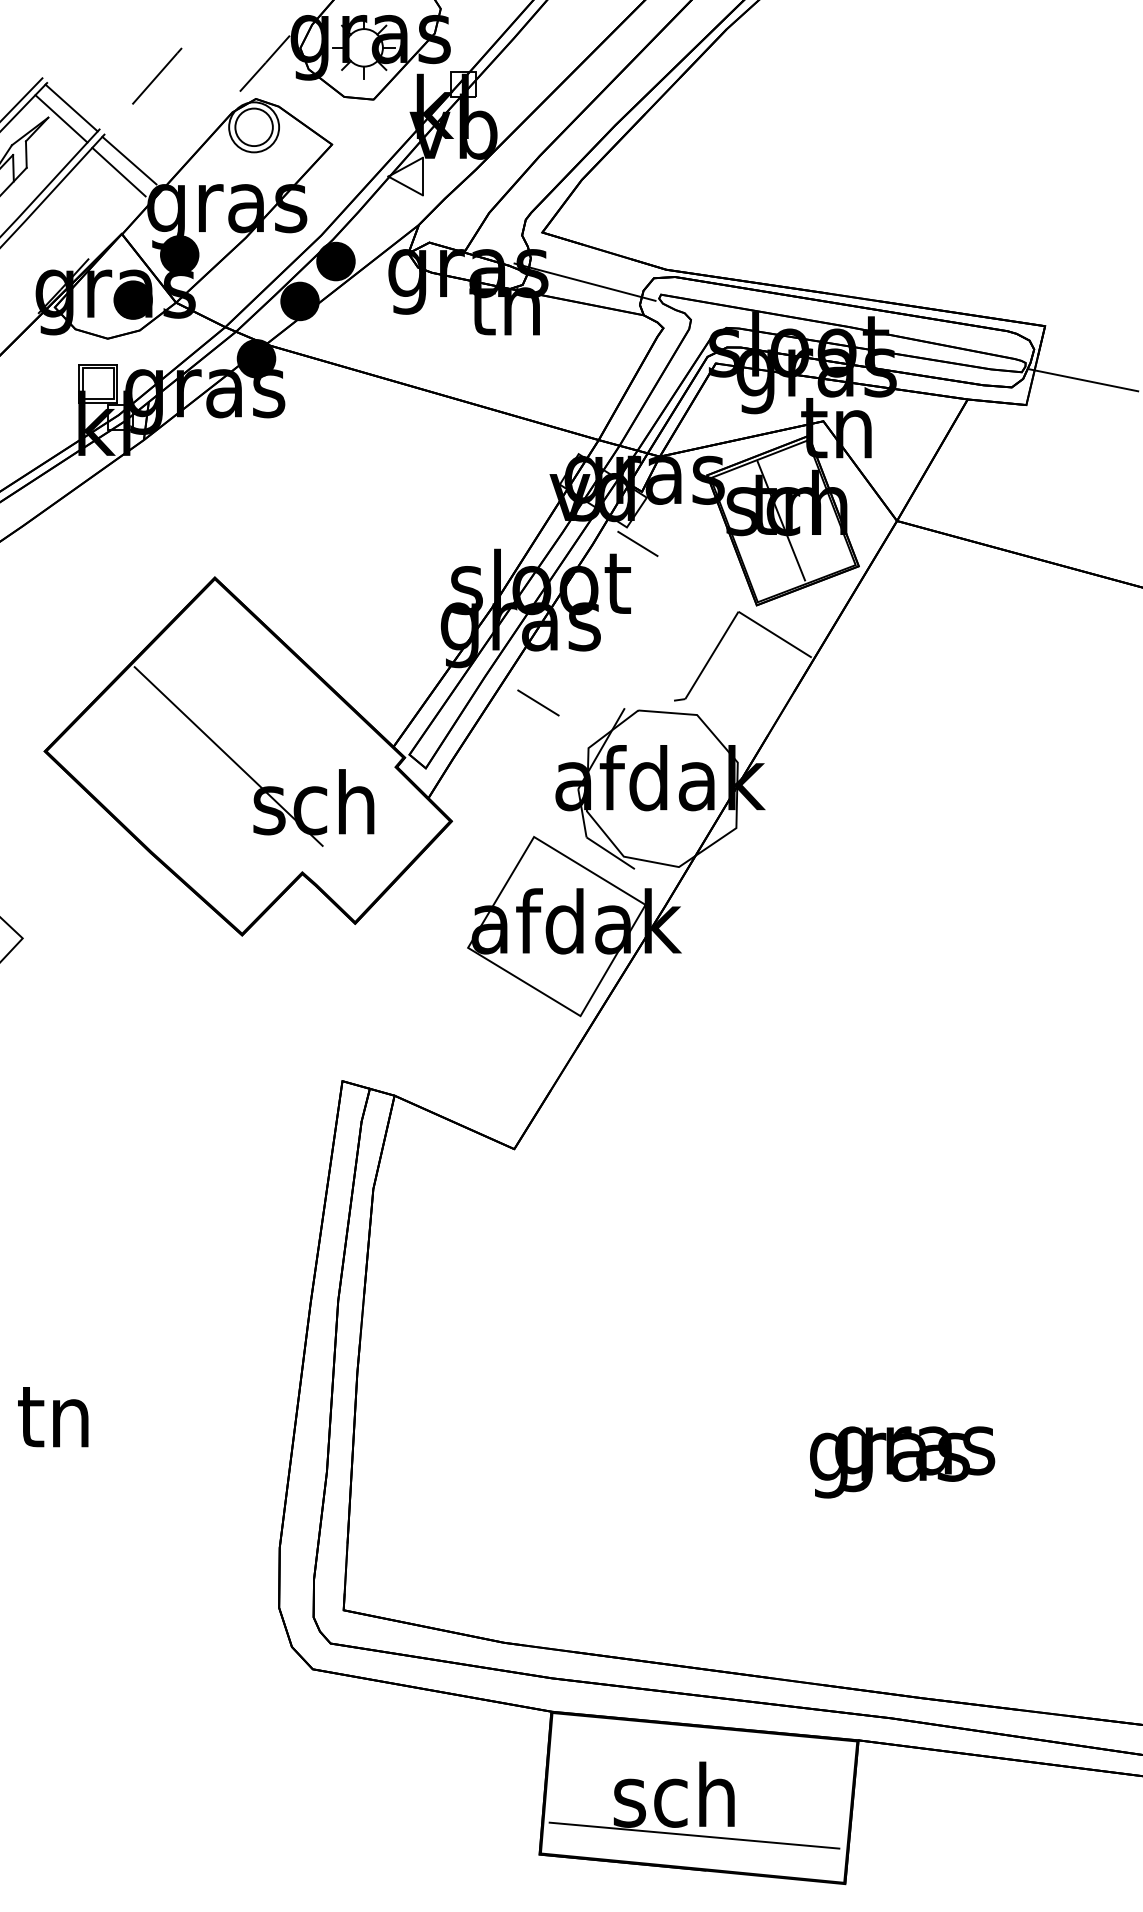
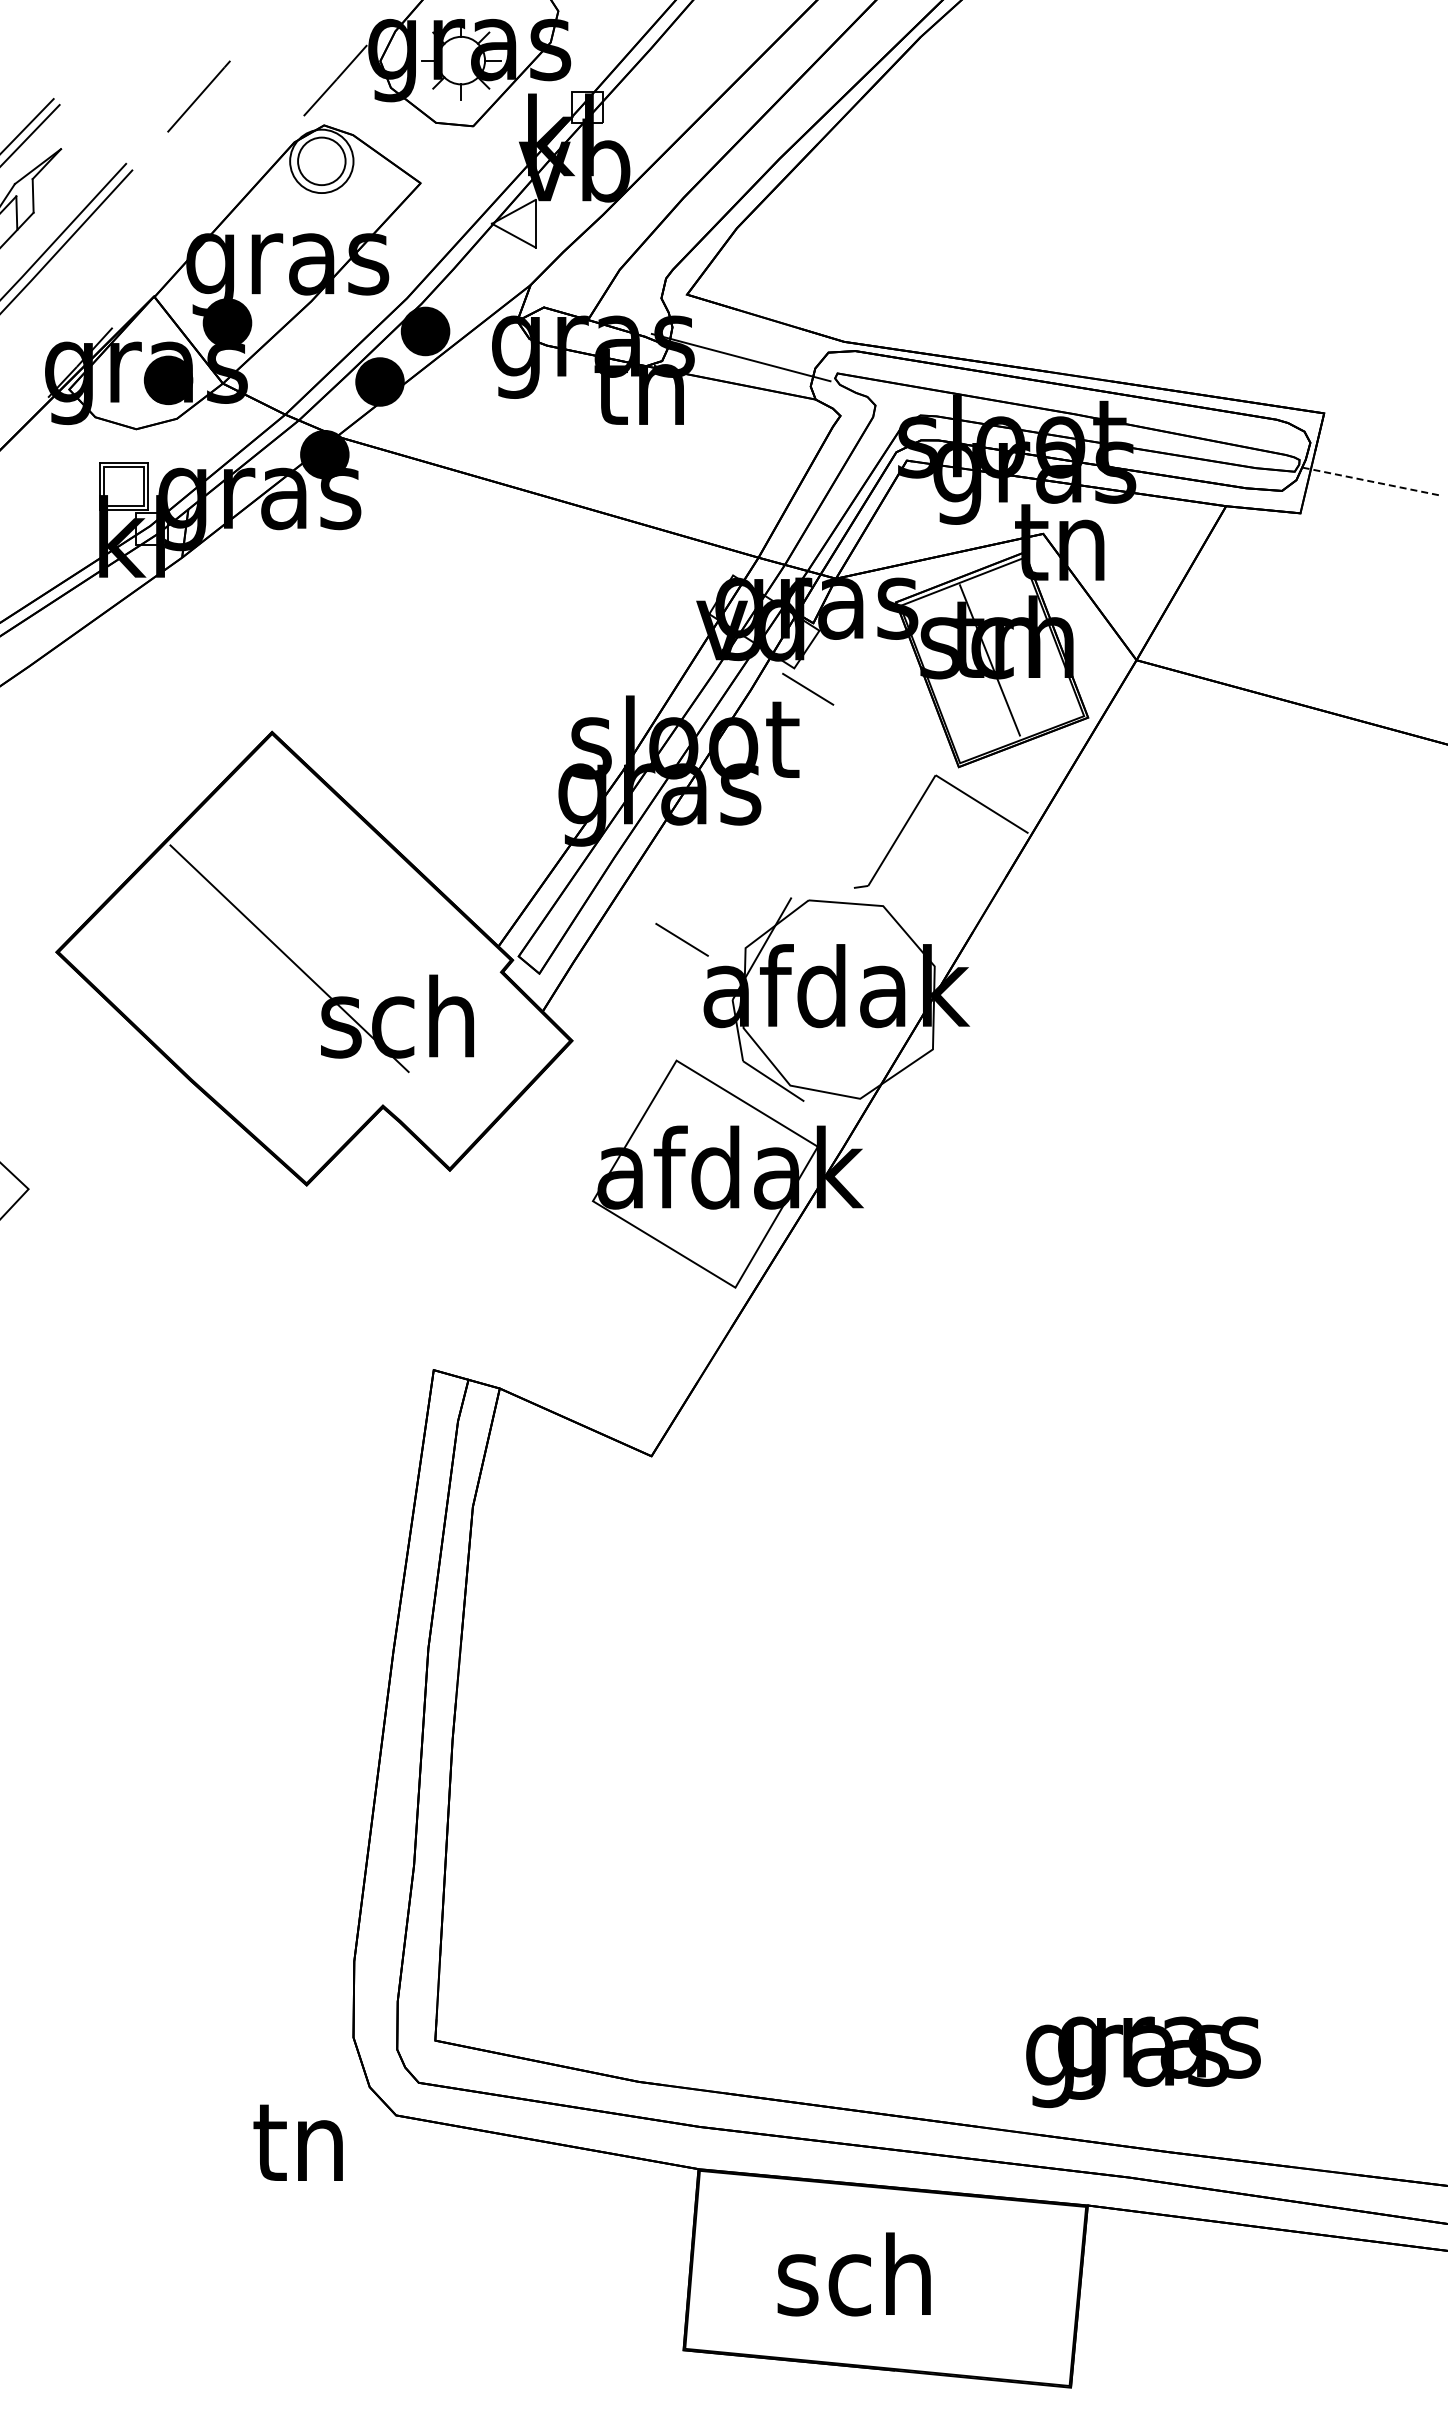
line: (71, 107) -> (90, 136), removed
line: (61, 118) -> (77, 150), removed
line: (129, 160) -> (163, 203), removed
line: (118, 171) -> (150, 217), removed
line: (1083, 379) -> (1372, 481), solid -> dashed
line: (537, 702) -> (681, 939), moved
text: (52, 1416) -> (297, 2142), moved
text: (902, 1462) -> (1143, 2062), moved
line: (694, 1835) -> (879, 2325), removed

